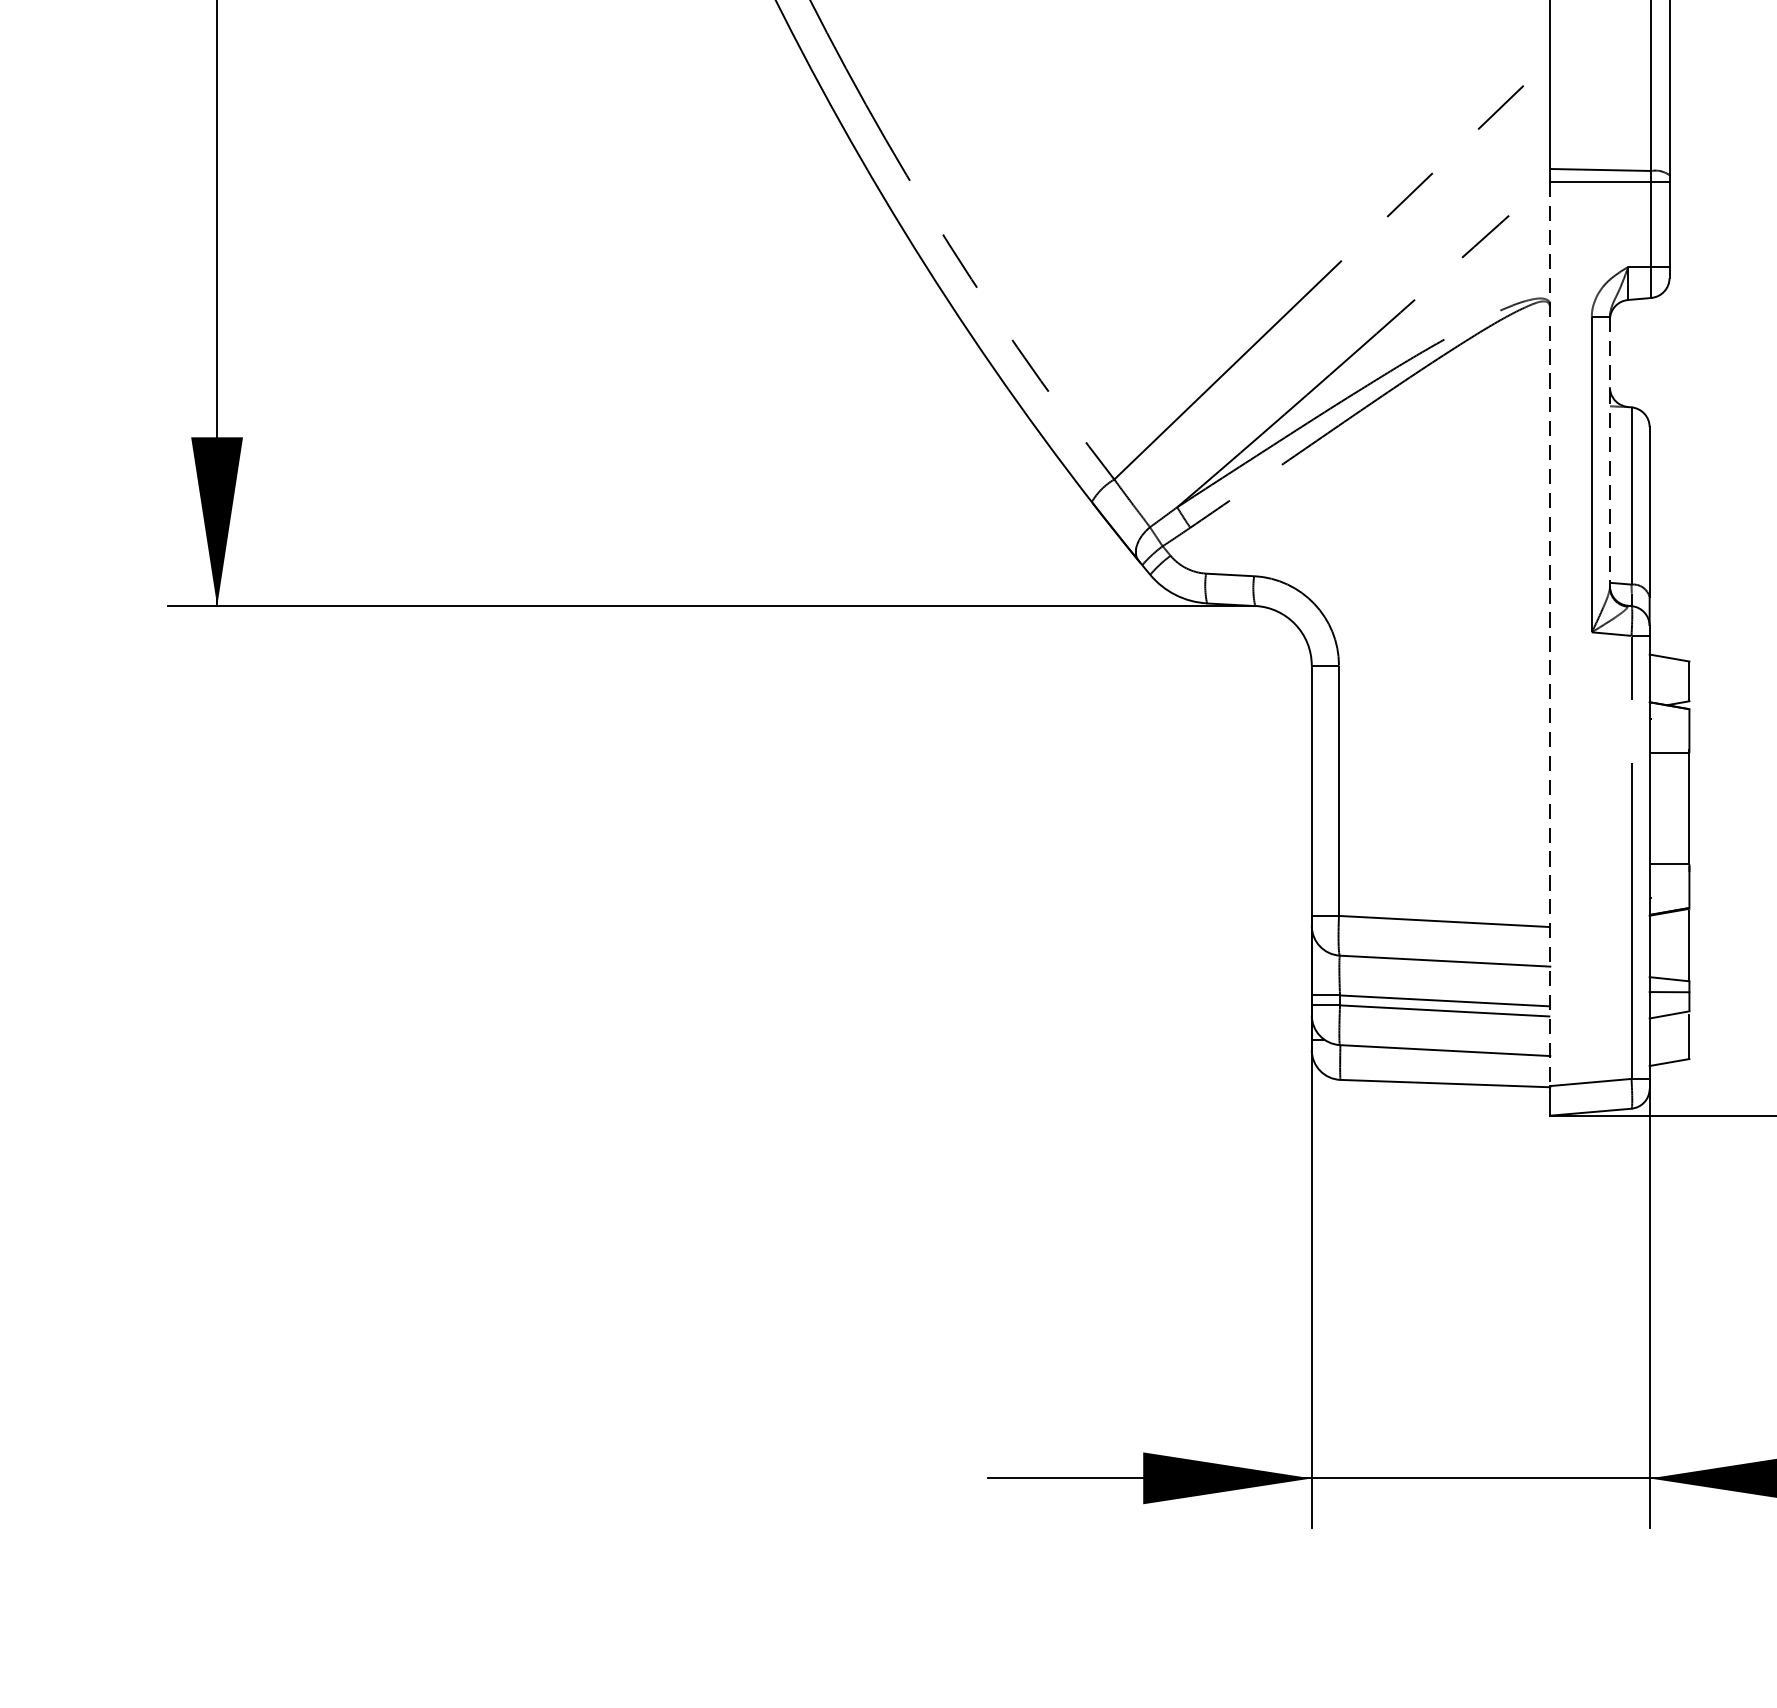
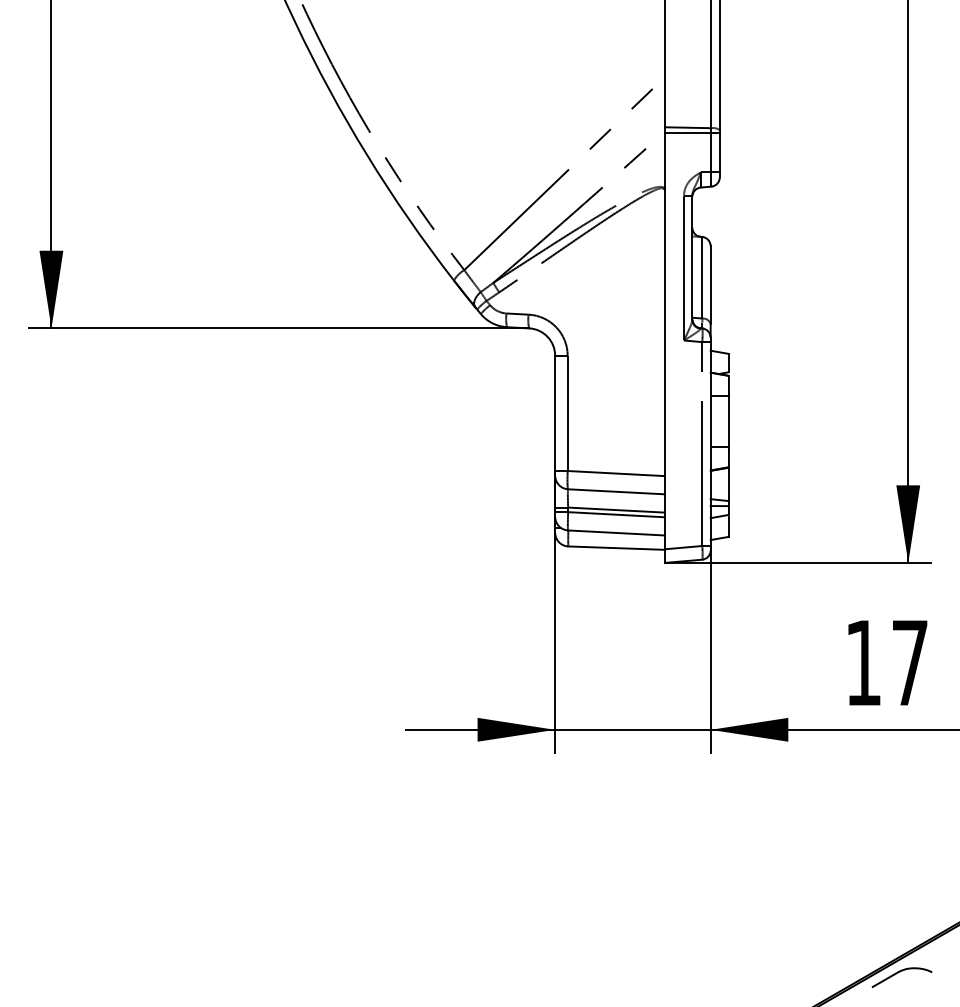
line: (1610, 454) -> (692, 258), dashed -> solid
line: (1549, 634) -> (664, 341), dashed -> solid

